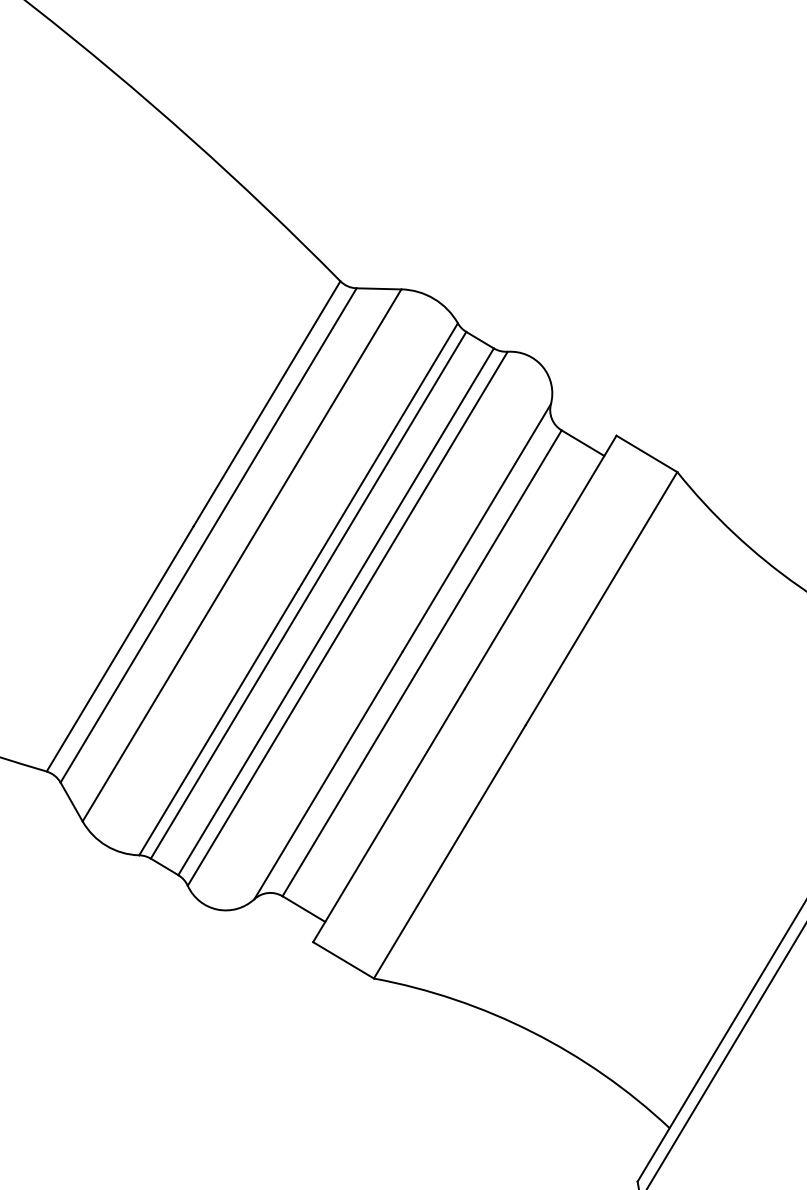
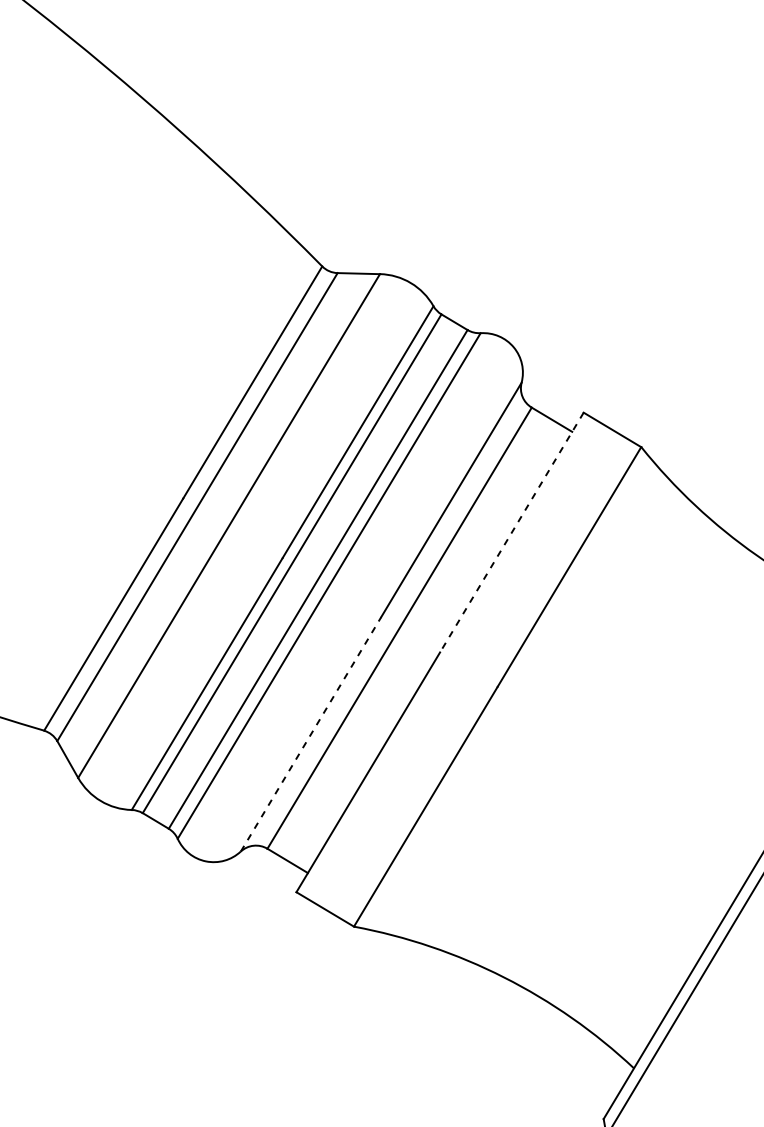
line: (540, 562) -> (511, 532), solid -> dashed
line: (328, 775) -> (310, 734), solid -> dashed

